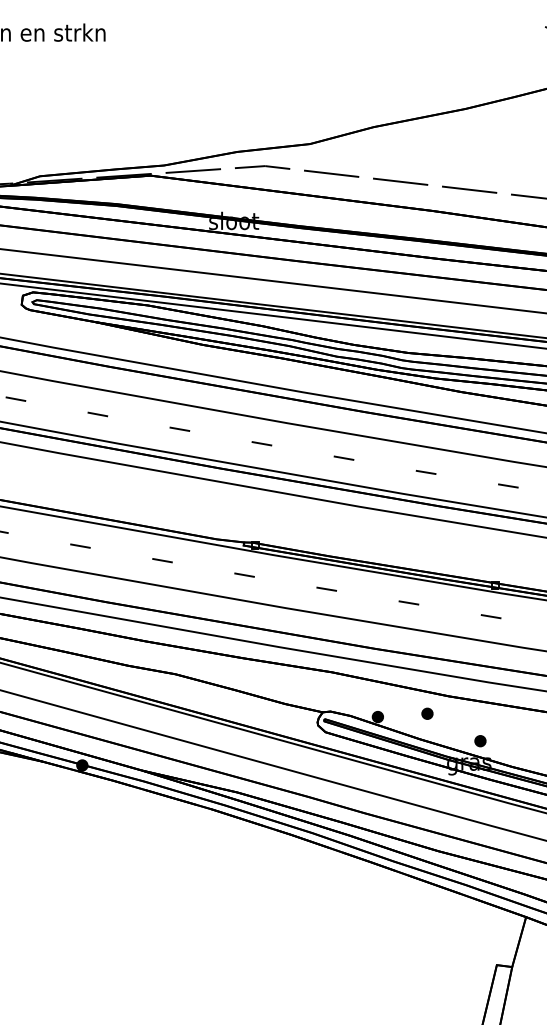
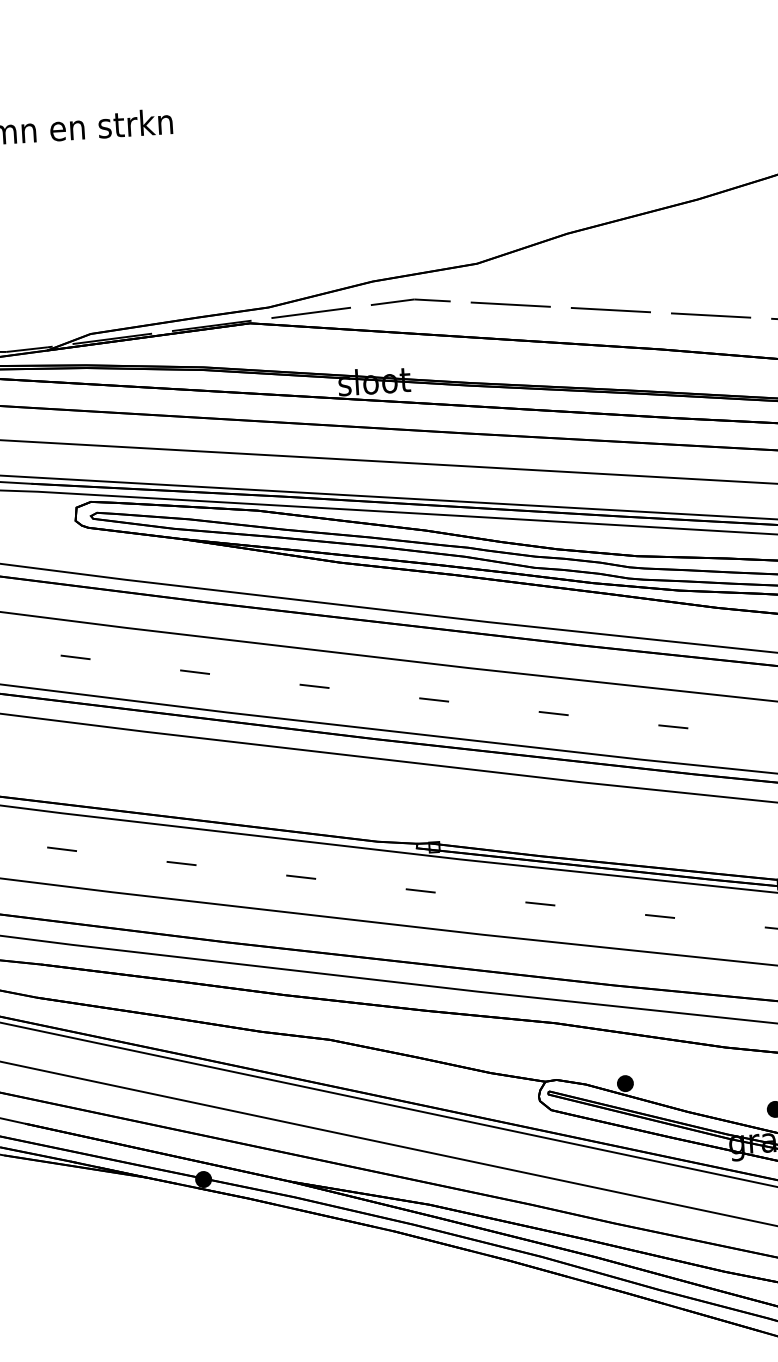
part: (427, 713) -> (696, 1074), removed

